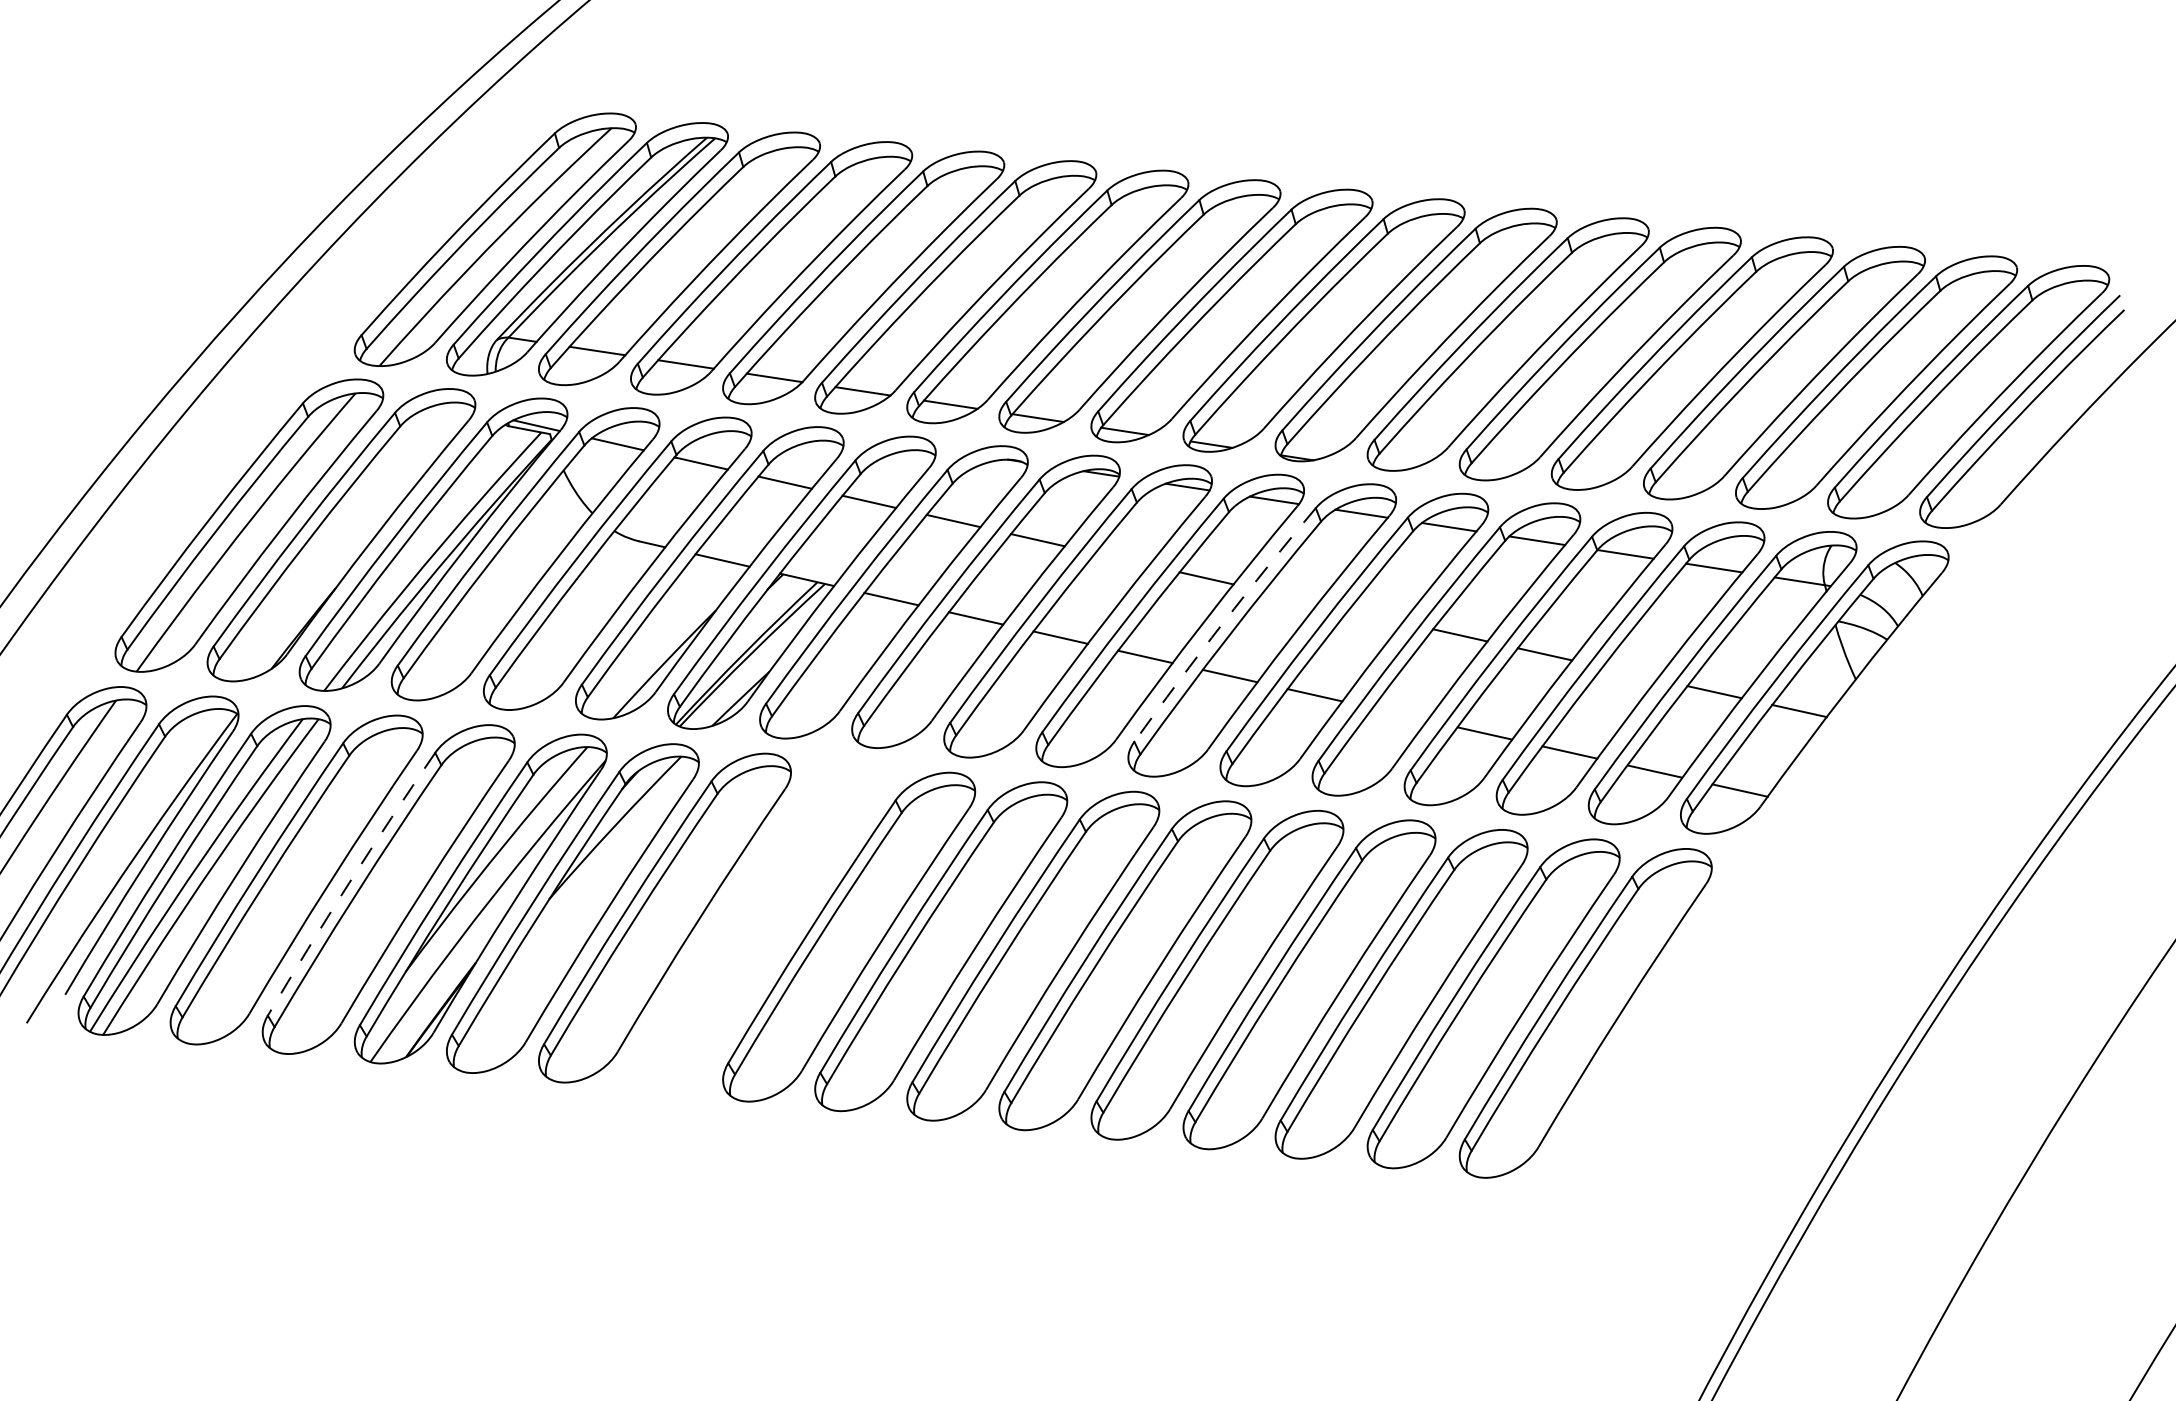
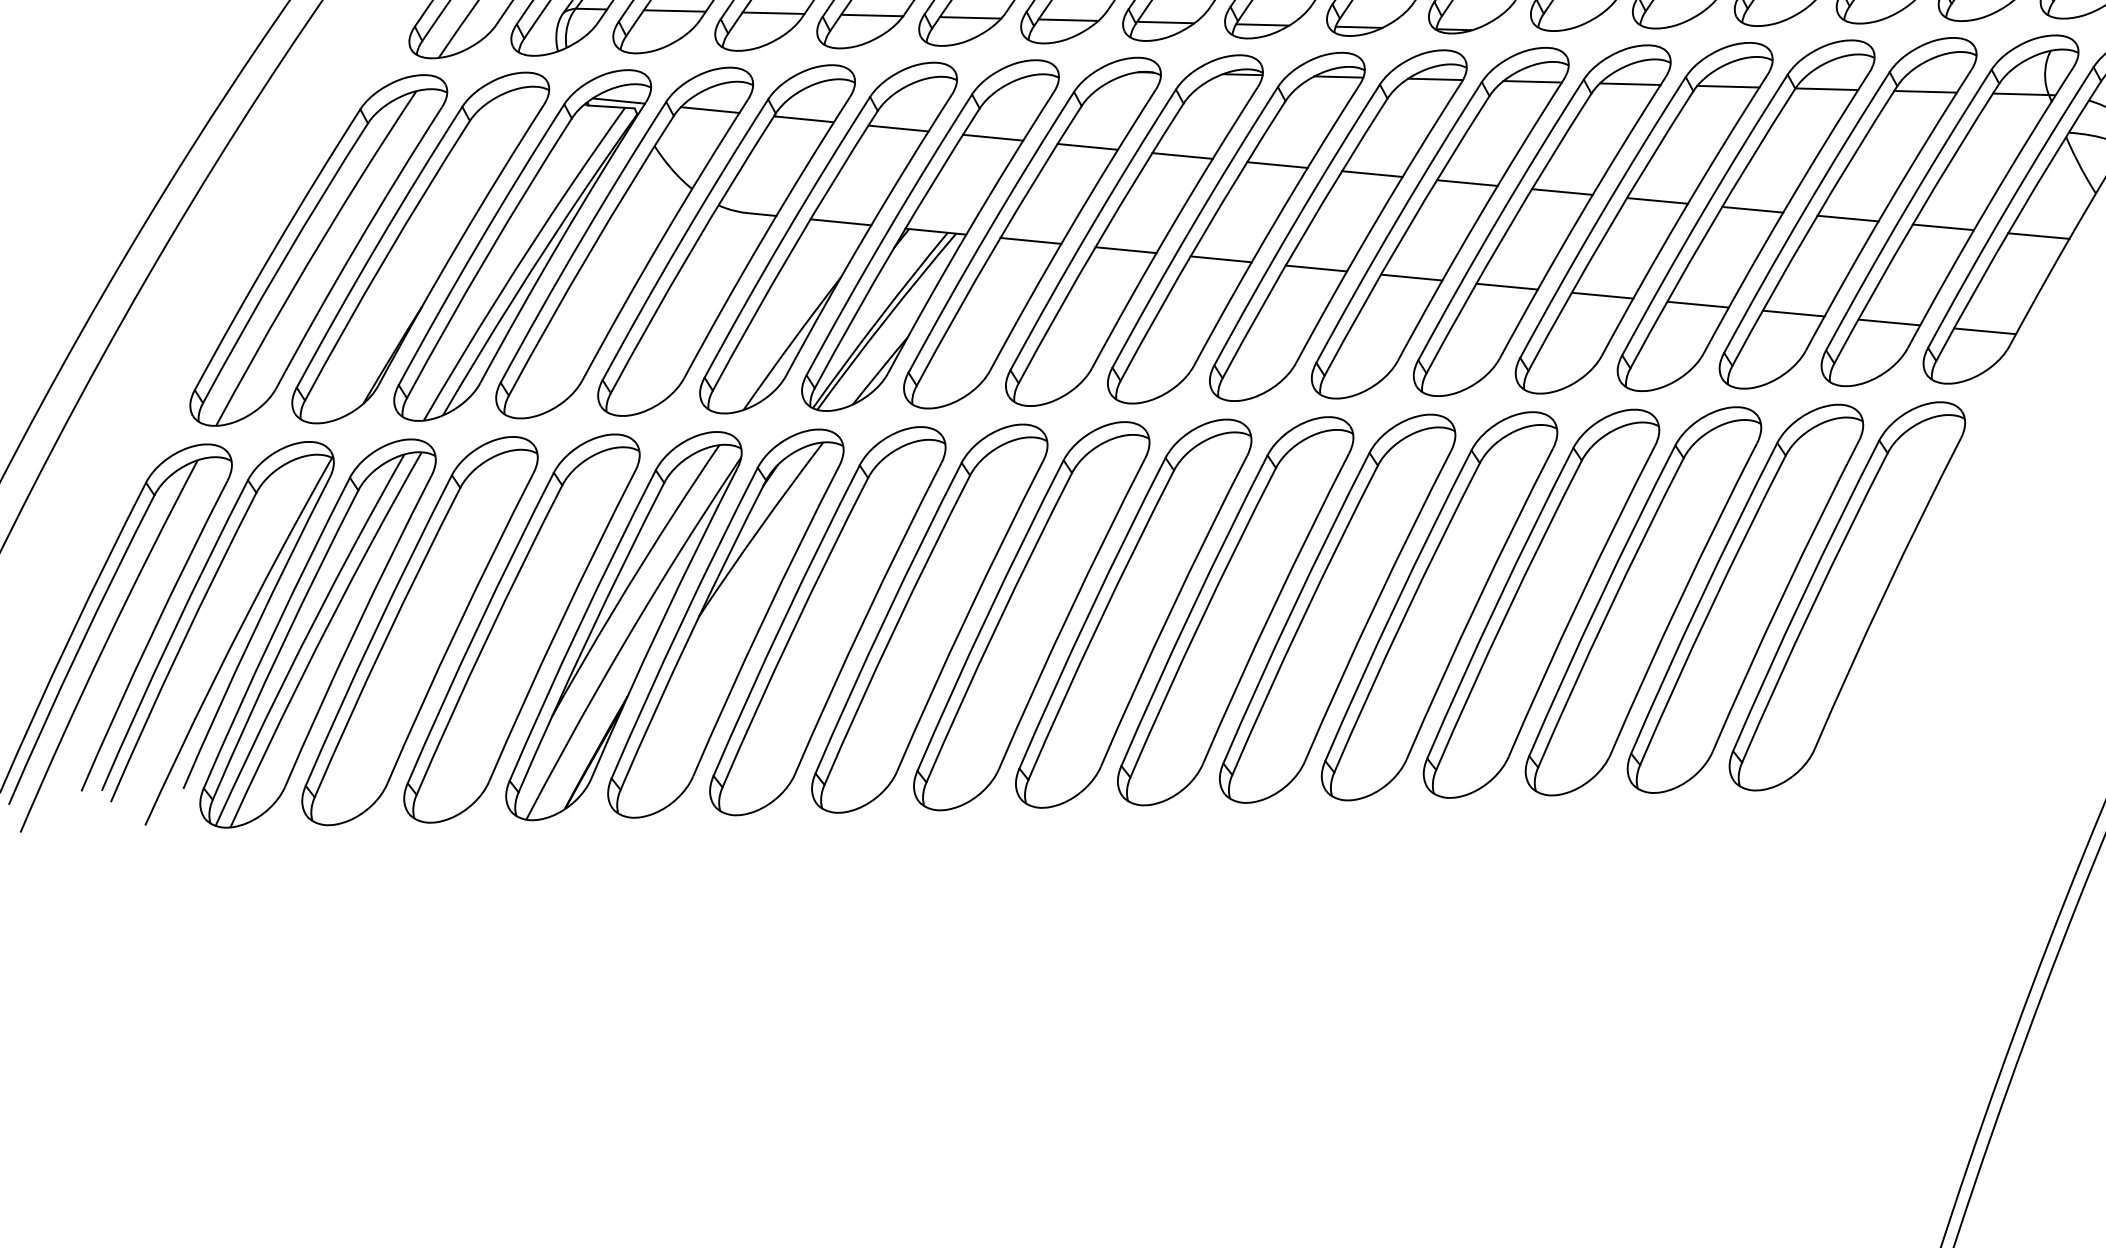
line: (1122, 559) -> (1277, 165), added
line: (1291, 597) -> (1467, 183), added
line: (1375, 616) -> (1562, 192), added
arc: (1222, 623) -> (1396, 221), dashed -> solid
line: (1629, 673) -> (1847, 218), added
line: (1399, 714) -> (1602, 295), added
arc: (349, 882) -> (478, 626), dashed -> solid
part: (756, 927) -> (929, 618), added

